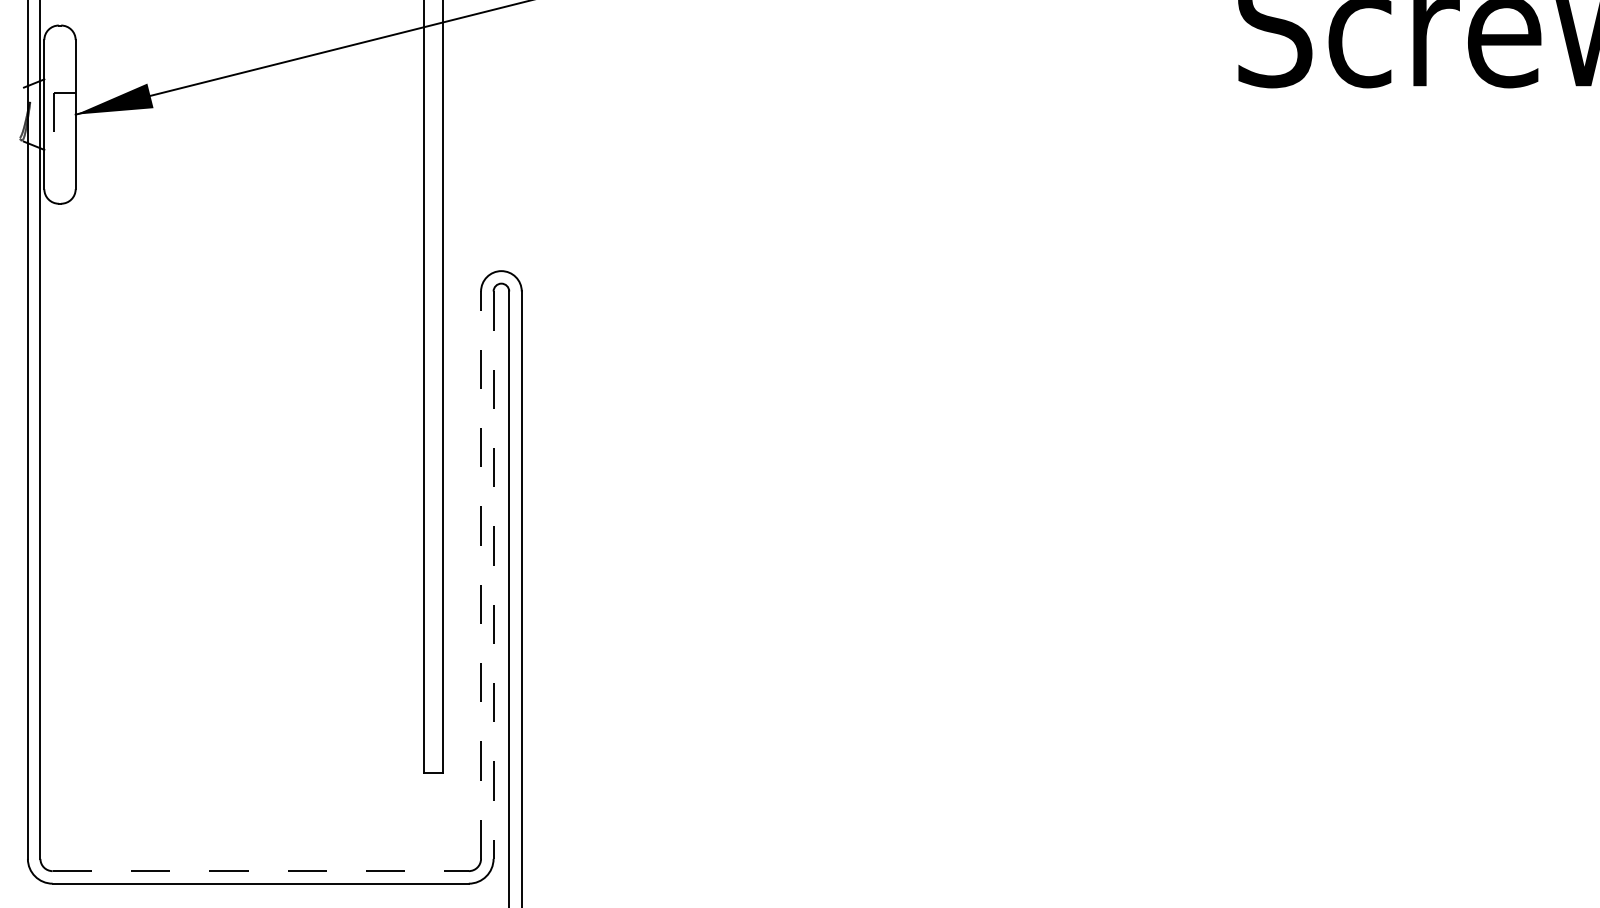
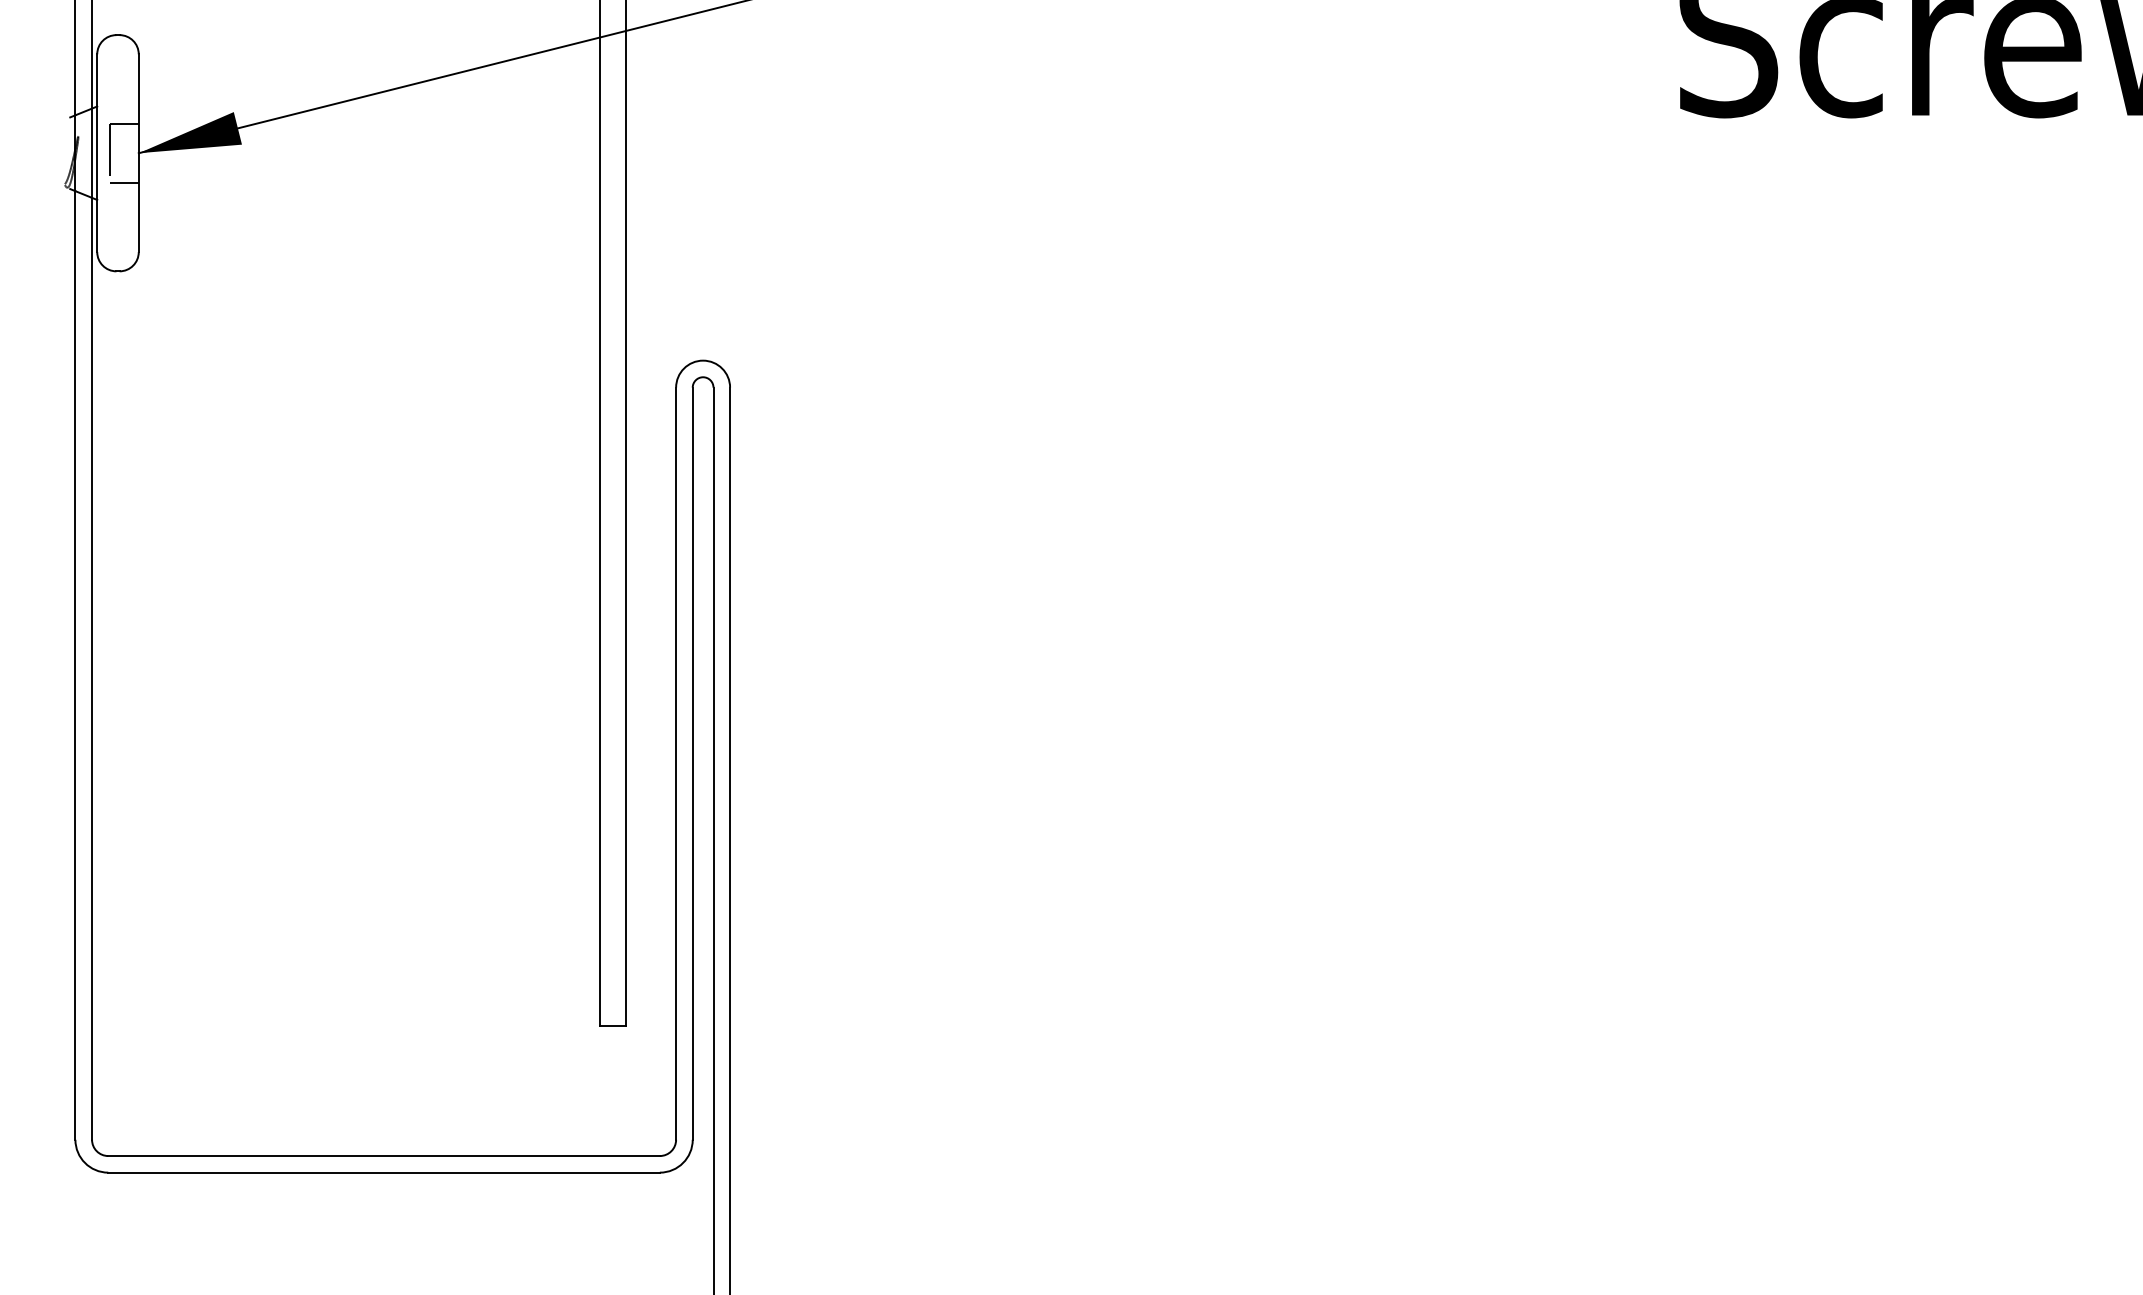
line: (64, 136) -> (123, 182), added
line: (481, 575) -> (676, 763), dashed -> solid
line: (493, 575) -> (692, 764), dashed -> solid
line: (261, 871) -> (384, 1156), dashed -> solid

